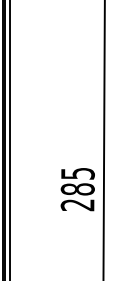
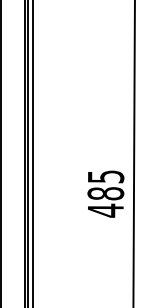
text: (77, 204) -> (105, 210), 285 -> 485

